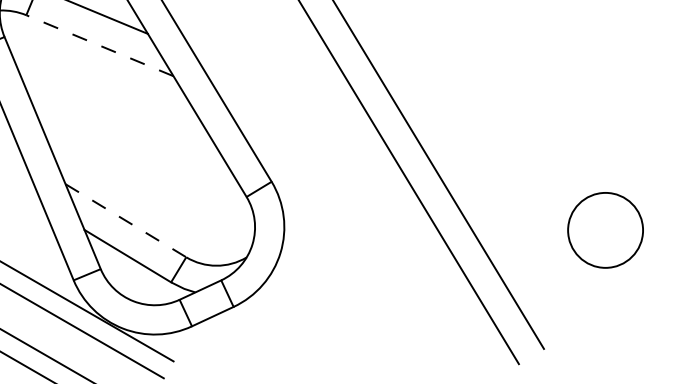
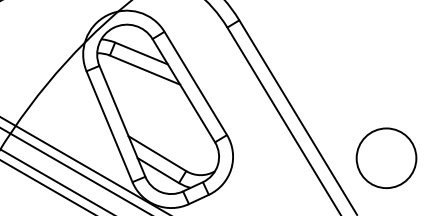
line: (98, 44) -> (144, 69), dashed -> solid
line: (126, 220) -> (157, 153), dashed -> solid
circle: (605, 230) -> (386, 158), size x1.67

